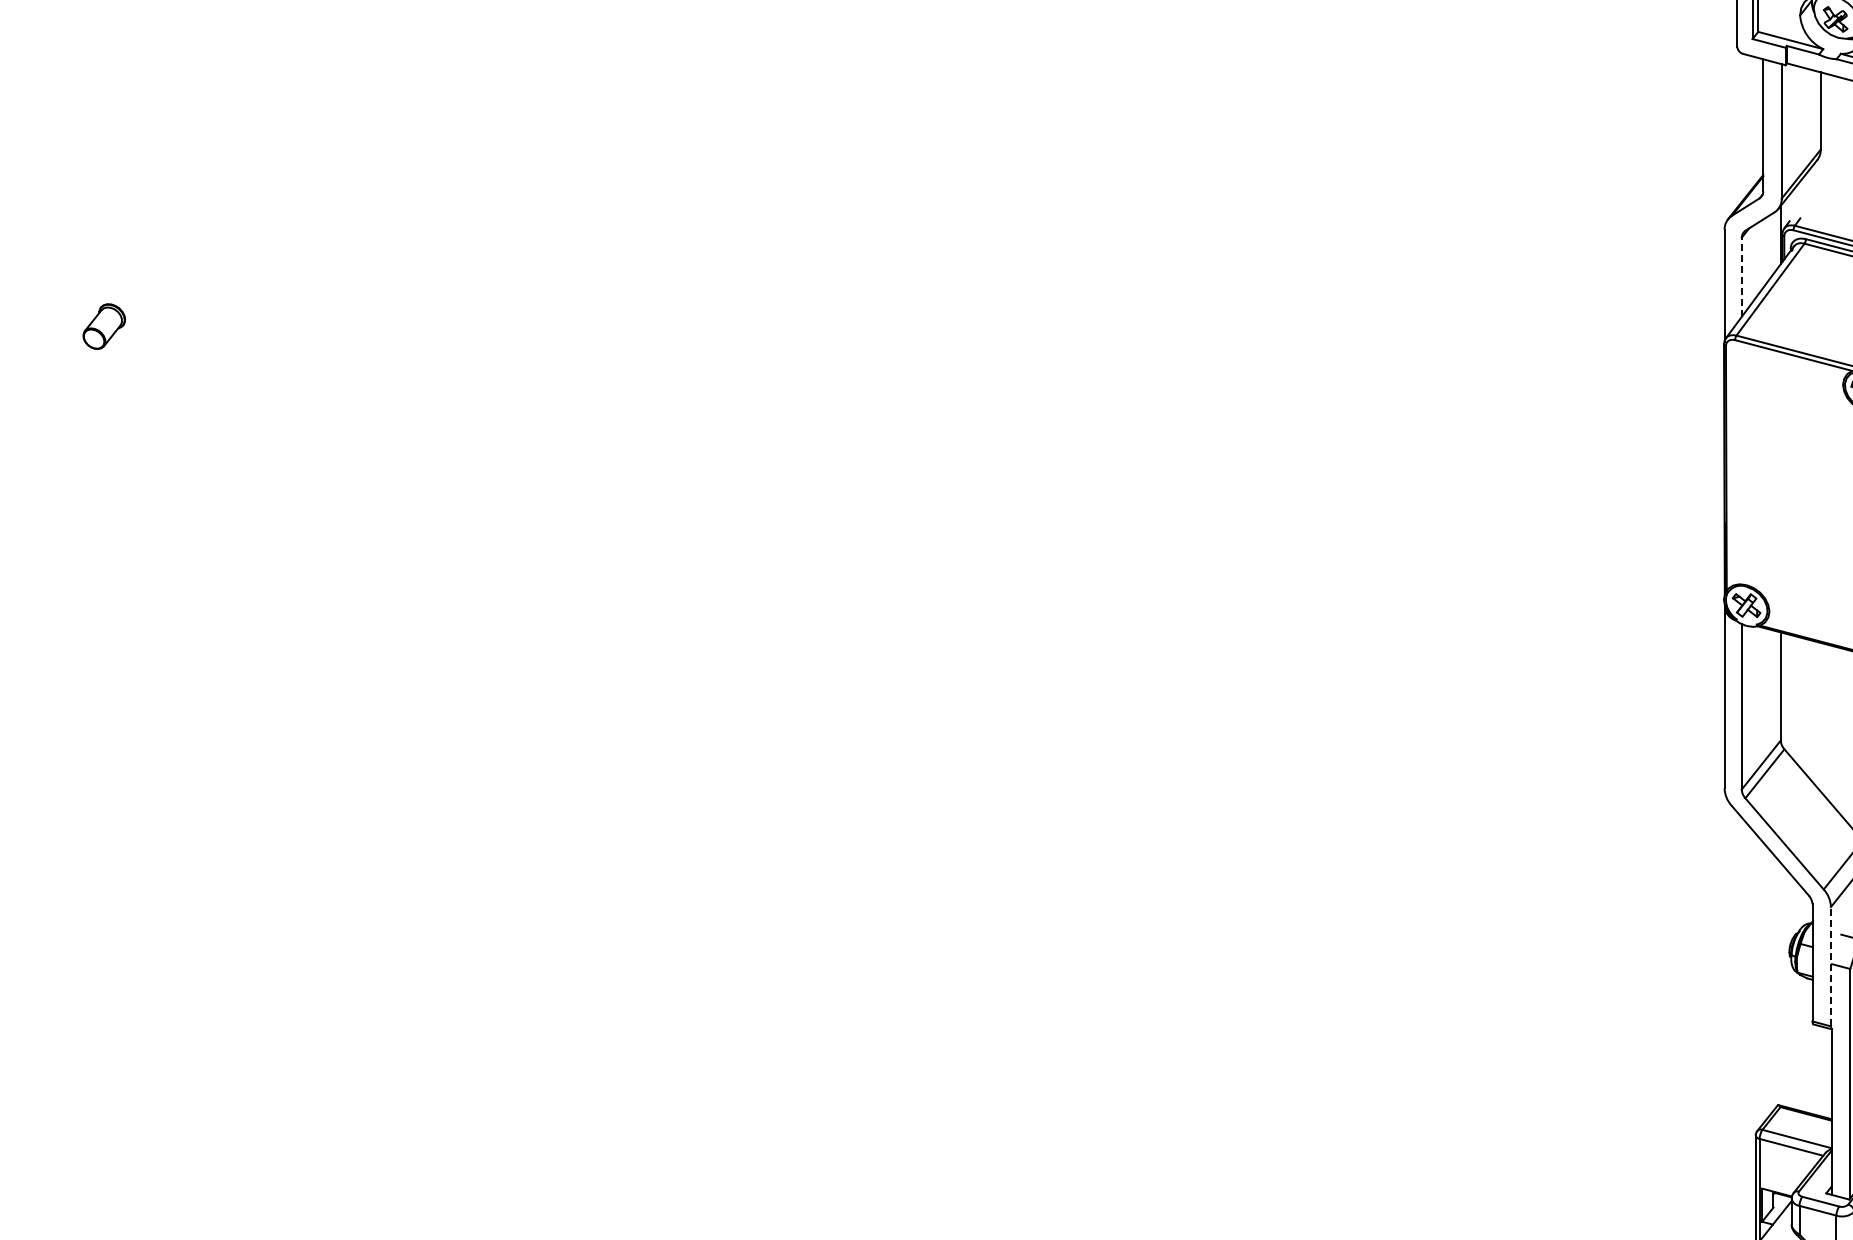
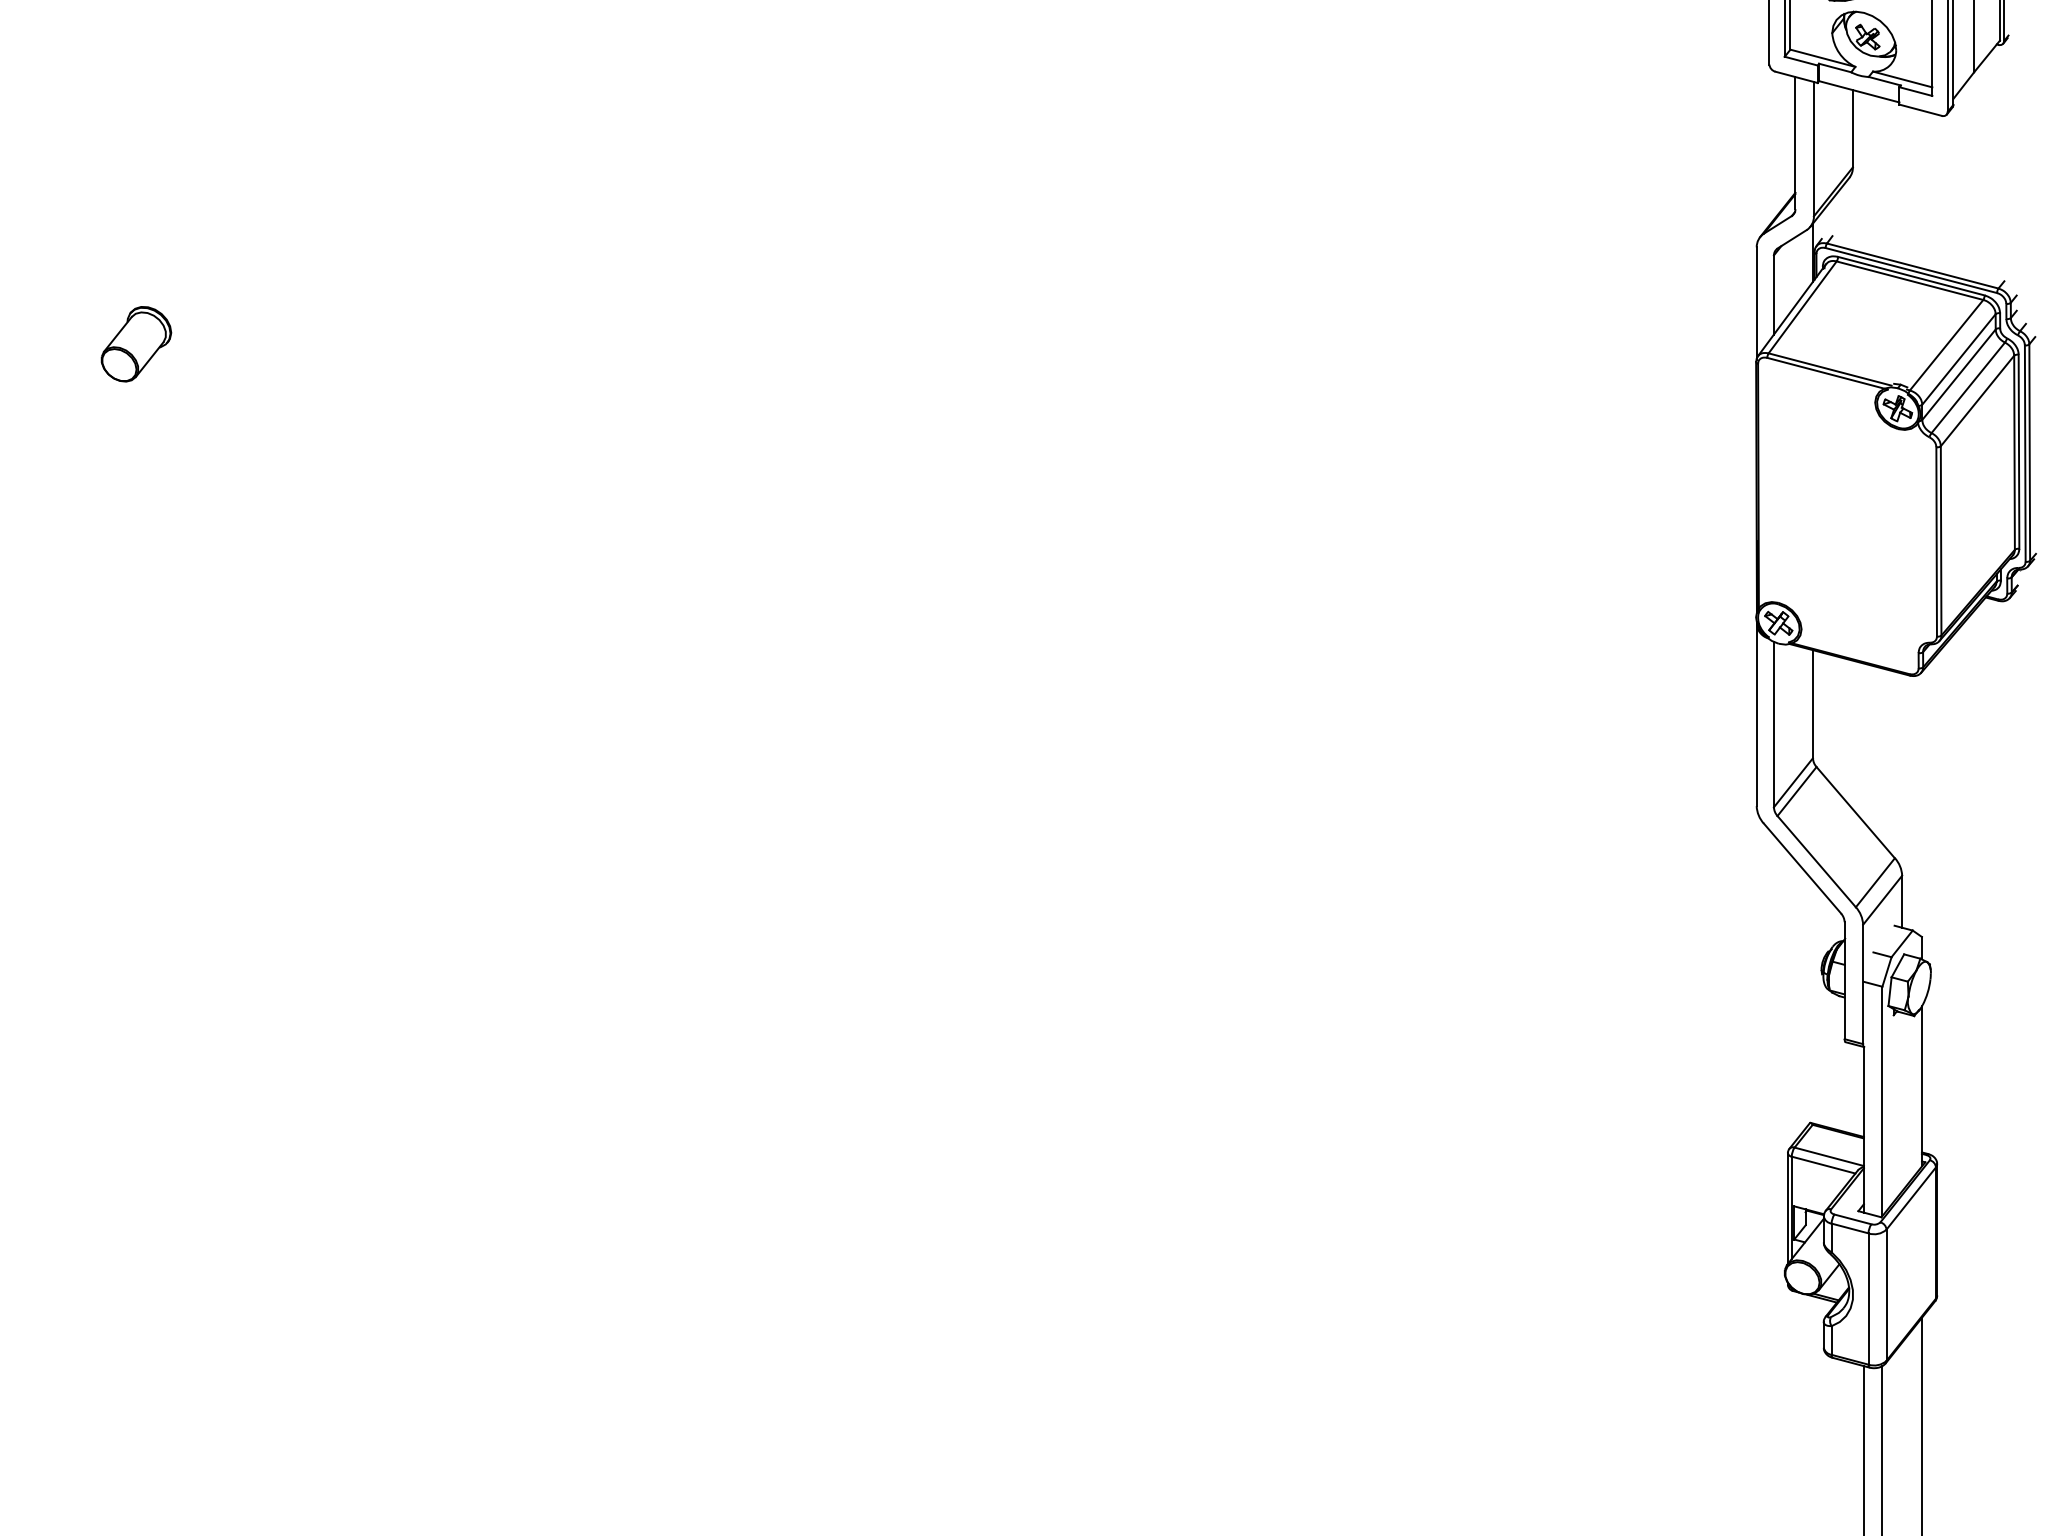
line: (1741, 277) -> (1773, 295), dashed -> solid
part: (104, 326) -> (136, 344), size x1.67
line: (1831, 966) -> (1863, 984), dashed -> solid

